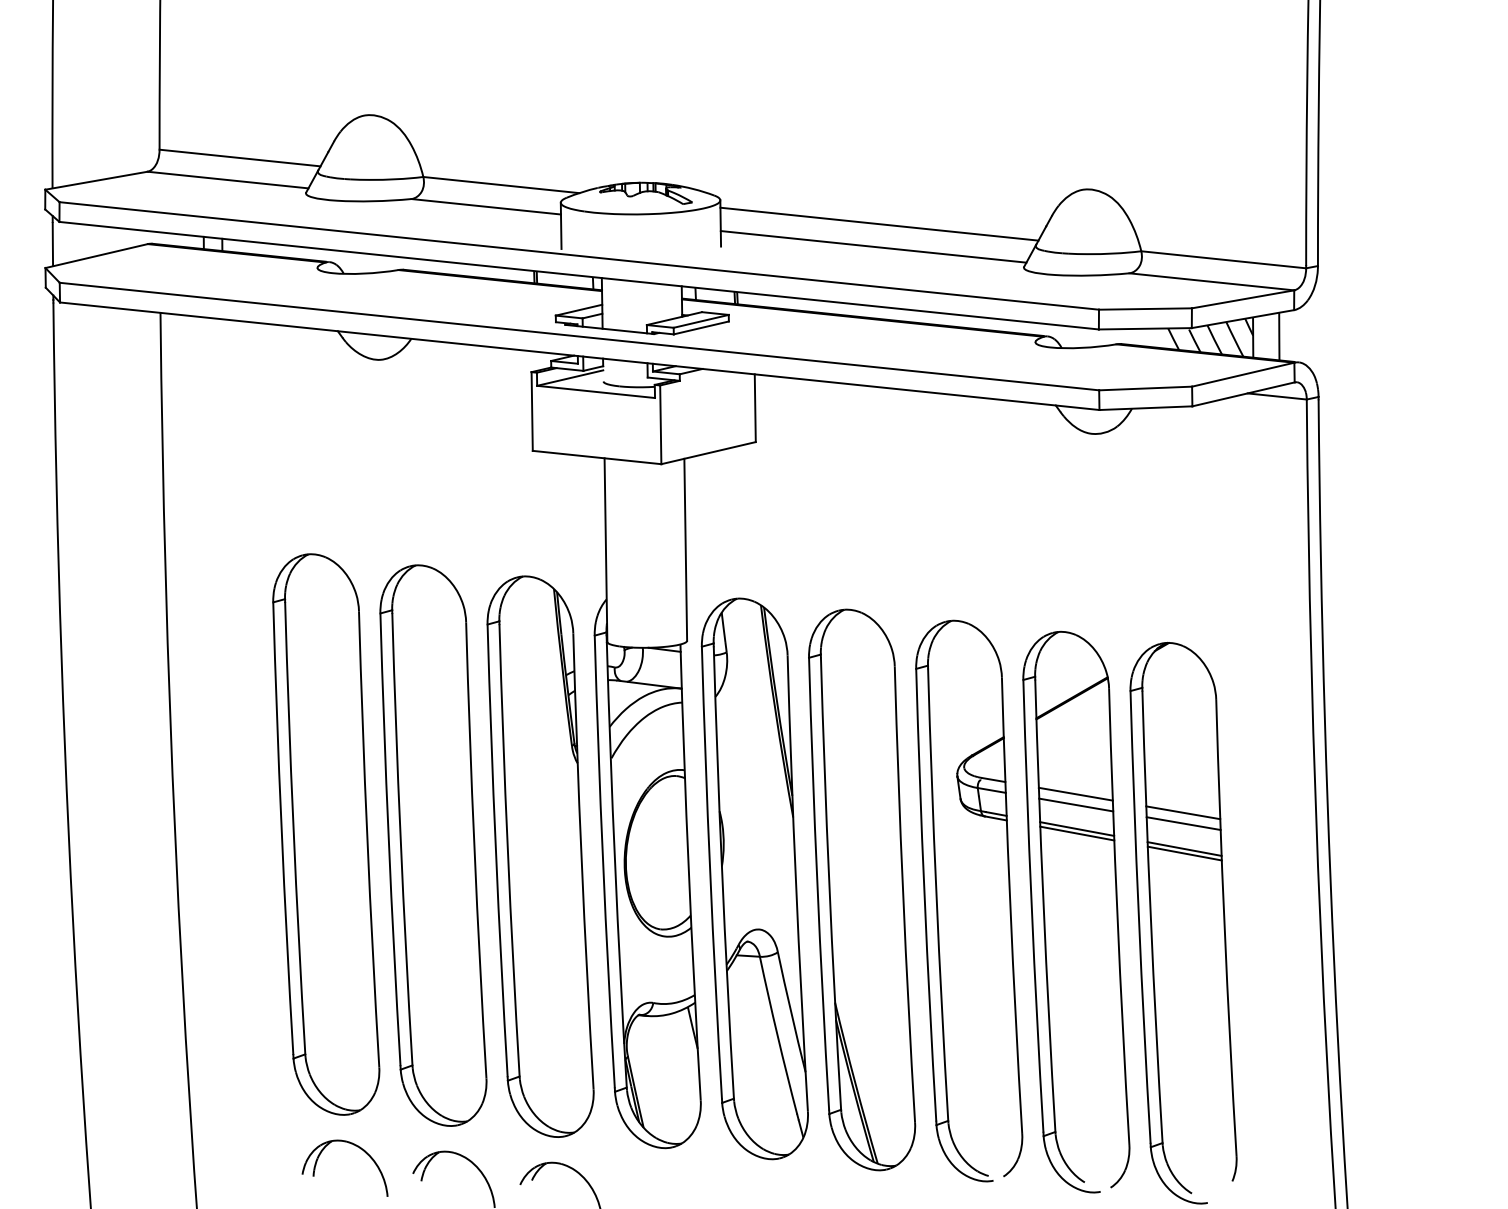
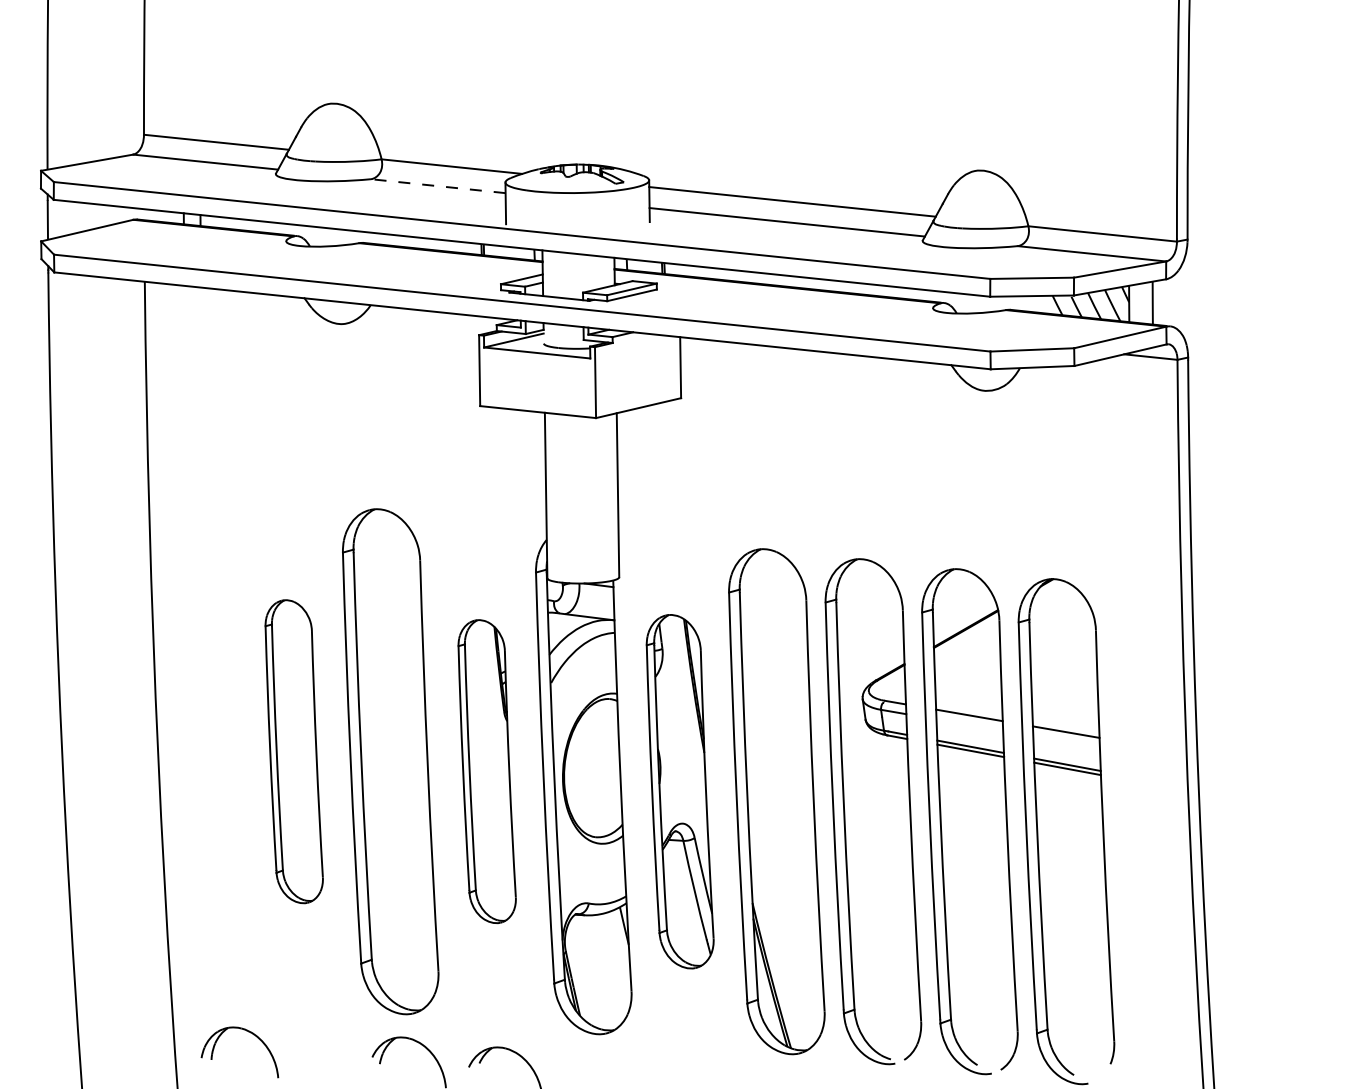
line: (485, 206) -> (437, 185), solid -> dashed
line: (1076, 804) -> (970, 724), removed
line: (1183, 823) -> (1066, 741), removed
part: (326, 834) -> (294, 751), size x0.6
part: (540, 856) -> (487, 771), size x0.6
part: (754, 878) -> (679, 791), size x0.7
part: (355, 1146) -> (249, 1032), moved

